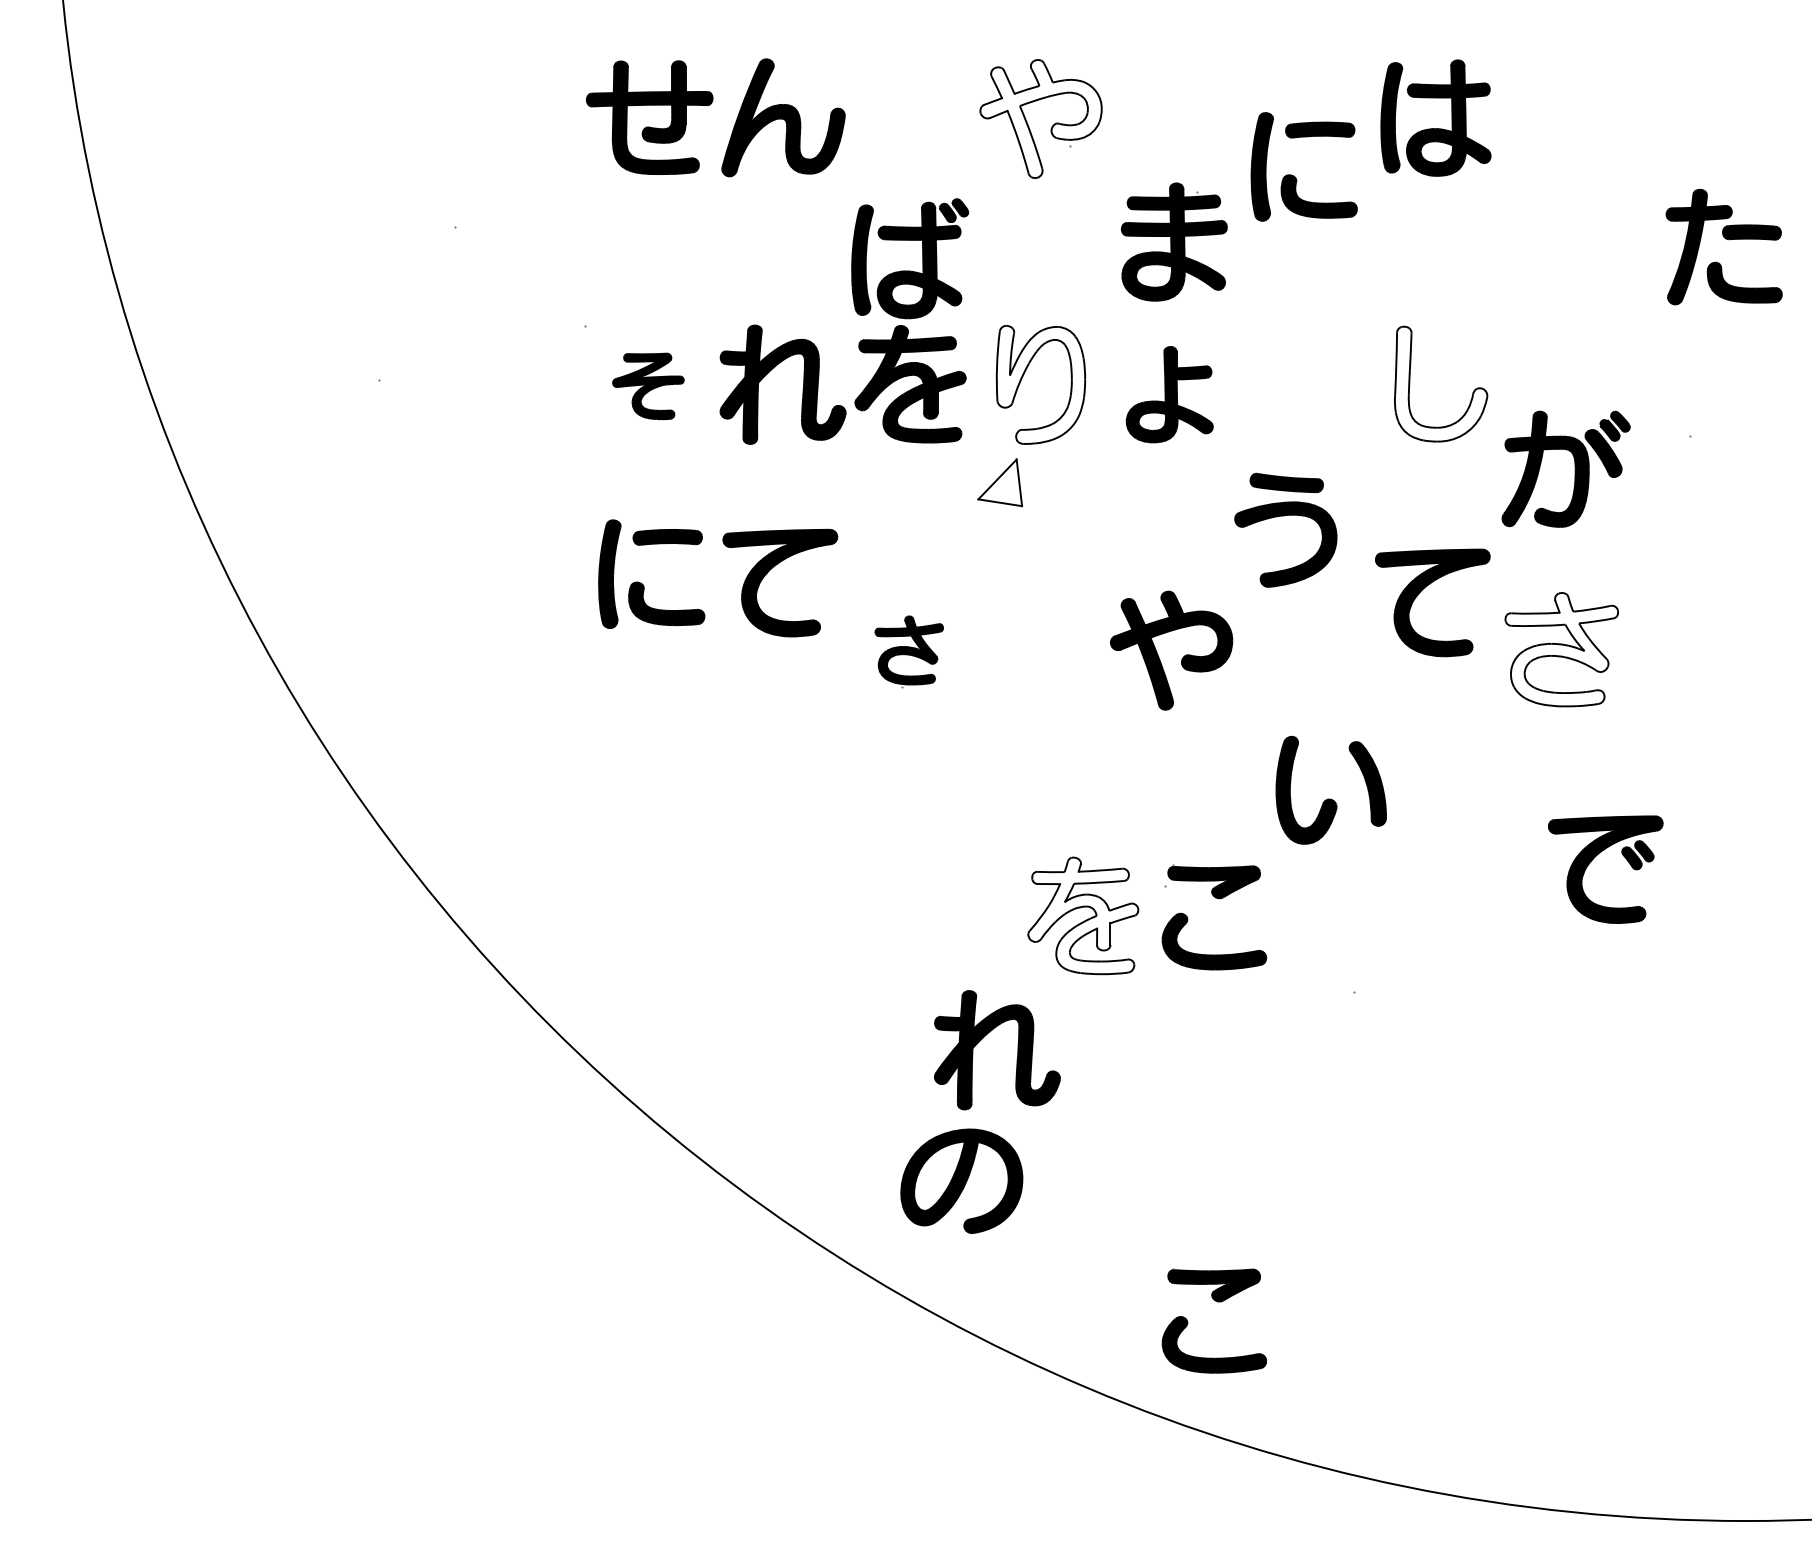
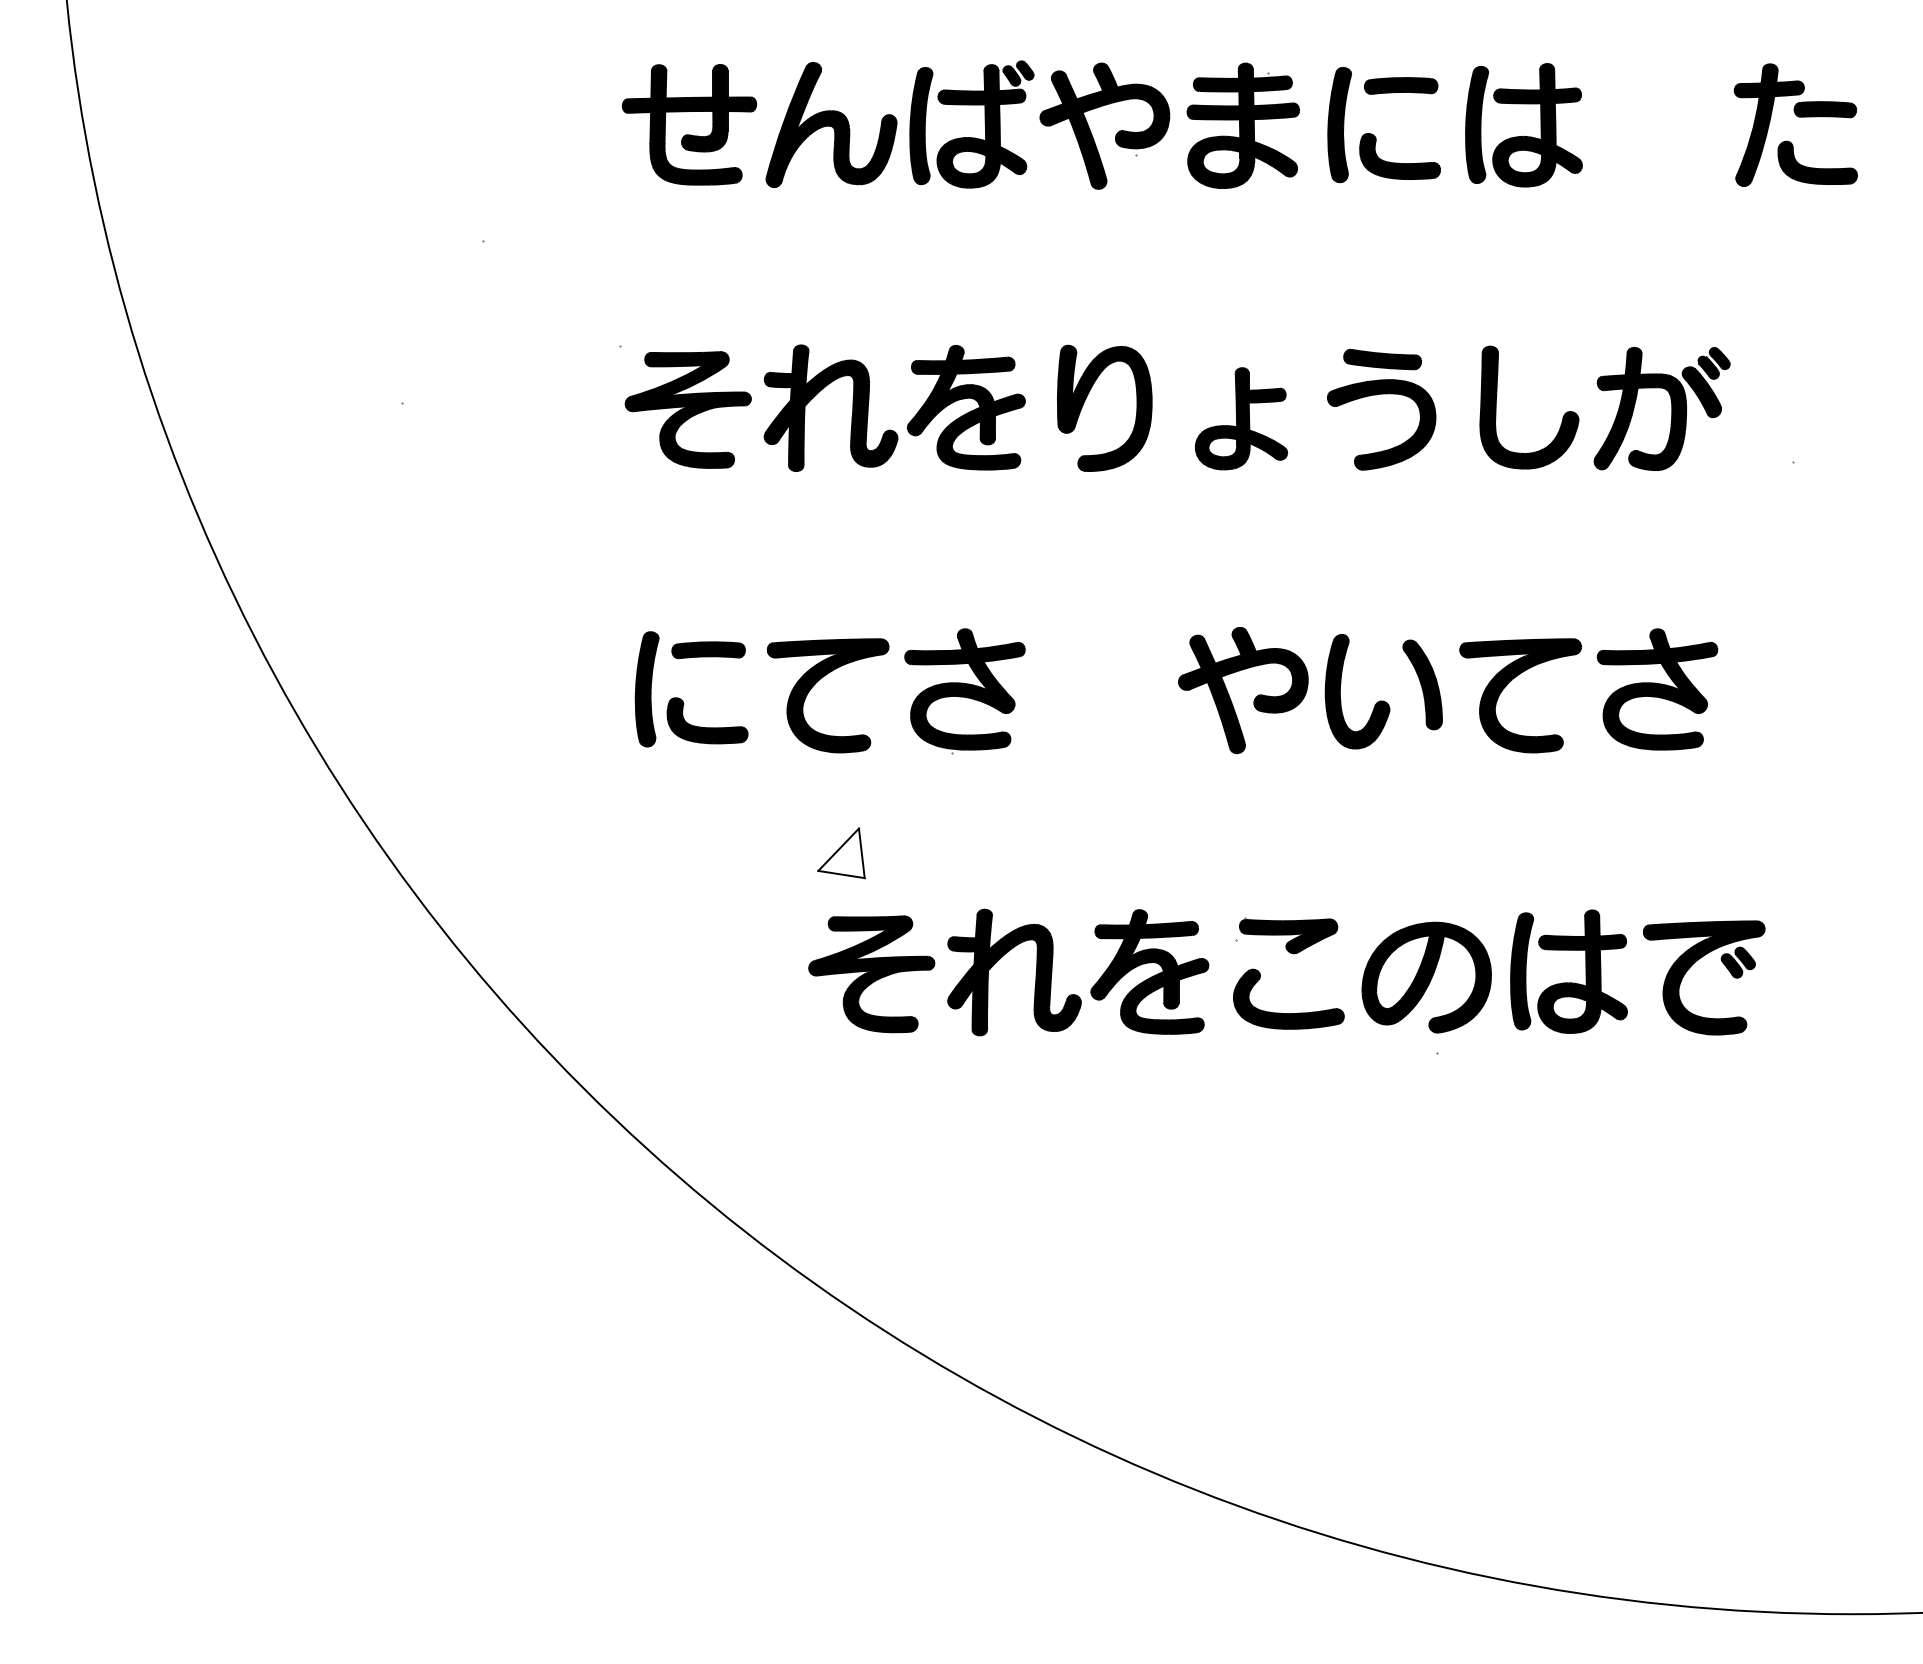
fill: (1040, 118) -> (1104, 125), added
part: (1294, 175) -> (1373, 134), moved
part: (1726, 239) -> (1798, 117), moved
part: (1173, 241) -> (1242, 125), moved
part: (922, 258) -> (984, 124), moved
fill: (1040, 384) -> (1104, 408), added
fill: (1441, 384) -> (1529, 407), added
part: (647, 385) -> (687, 409), size x1.67
part: (1574, 468) -> (1671, 408), moved
part: (1000, 482) -> (841, 853), moved
part: (1280, 516) -> (1376, 395), moved
part: (769, 571) -> (816, 683), moved
part: (643, 583) -> (682, 699), moved
part: (1421, 592) -> (1508, 684), moved
fill: (1561, 649) -> (1657, 689), added
part: (908, 651) -> (964, 691), size x1.67
part: (1330, 798) -> (1383, 700), moved
part: (1594, 857) -> (1692, 965), moved
fill: (1084, 915) -> (1150, 971), added
part: (821, 918) -> (871, 974), added
part: (1477, 925) -> (1568, 982), added
part: (985, 1036) -> (1001, 958), moved
part: (961, 1181) -> (1426, 977), moved
part: (1218, 1302) -> (1293, 1382), removed

